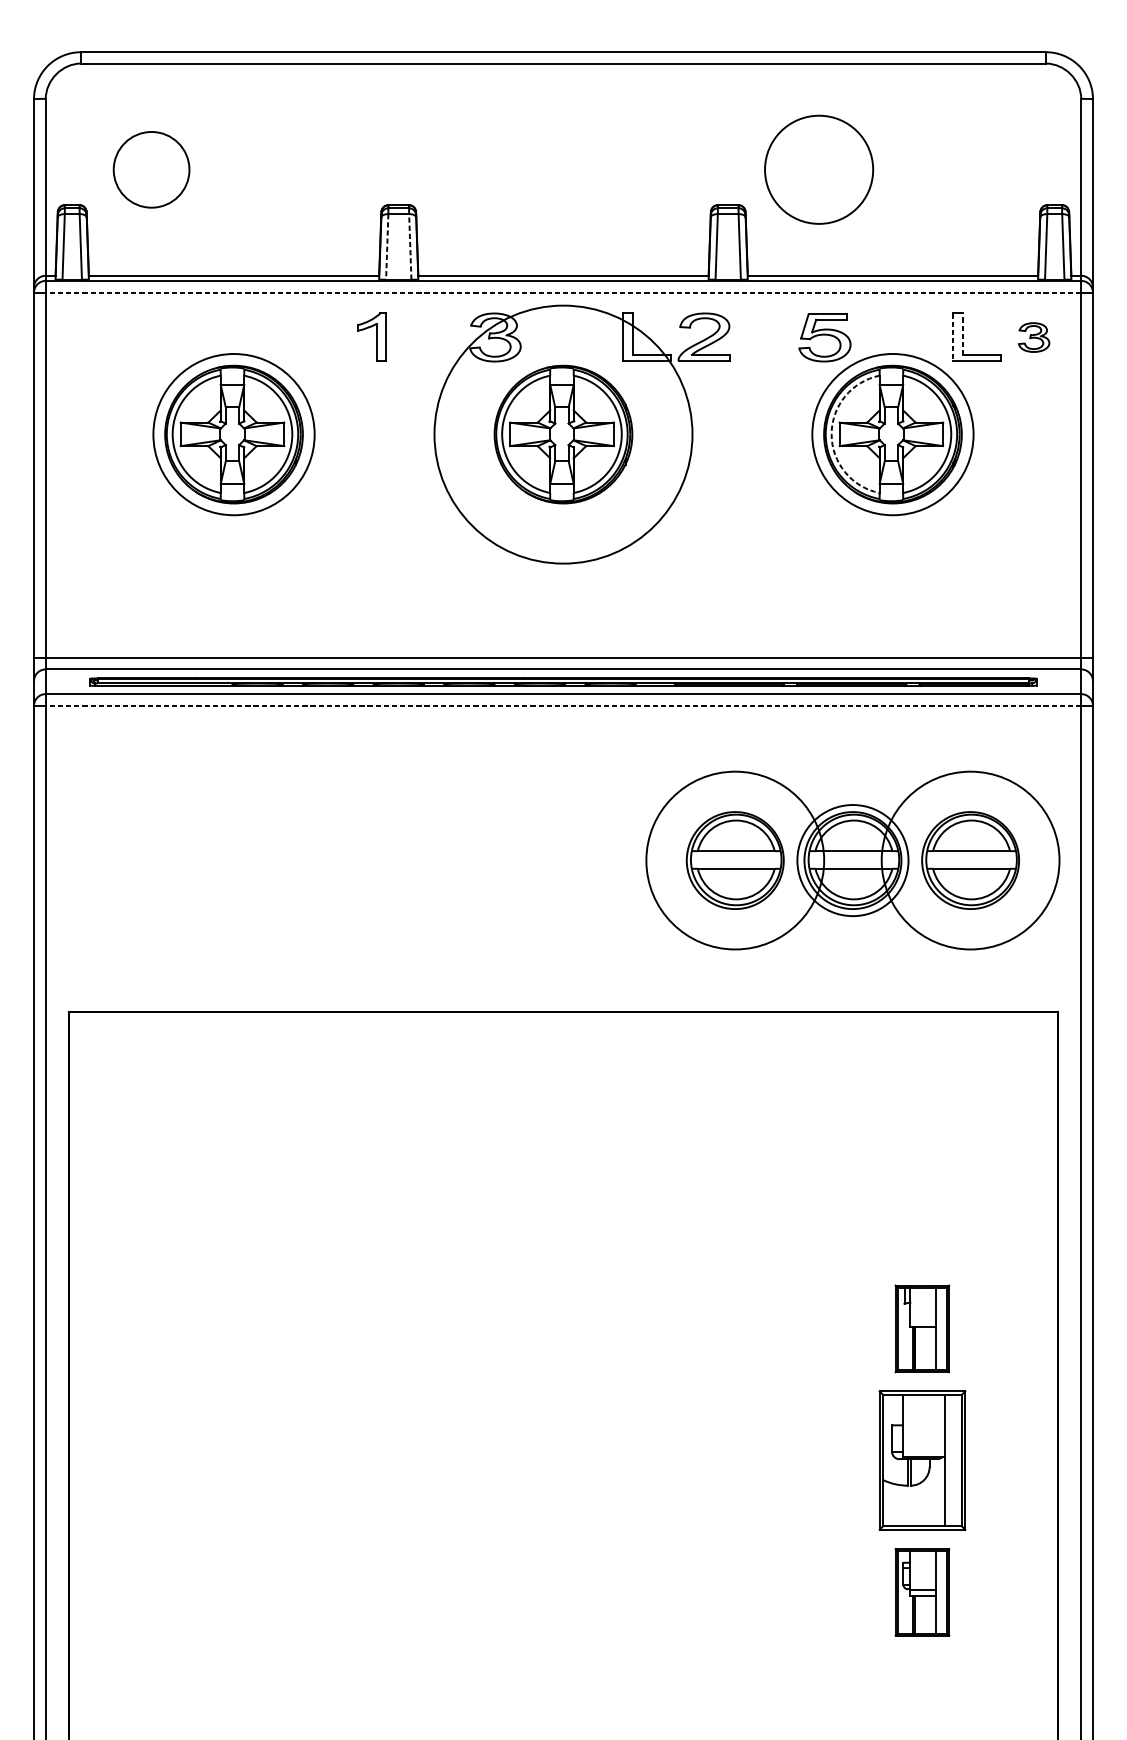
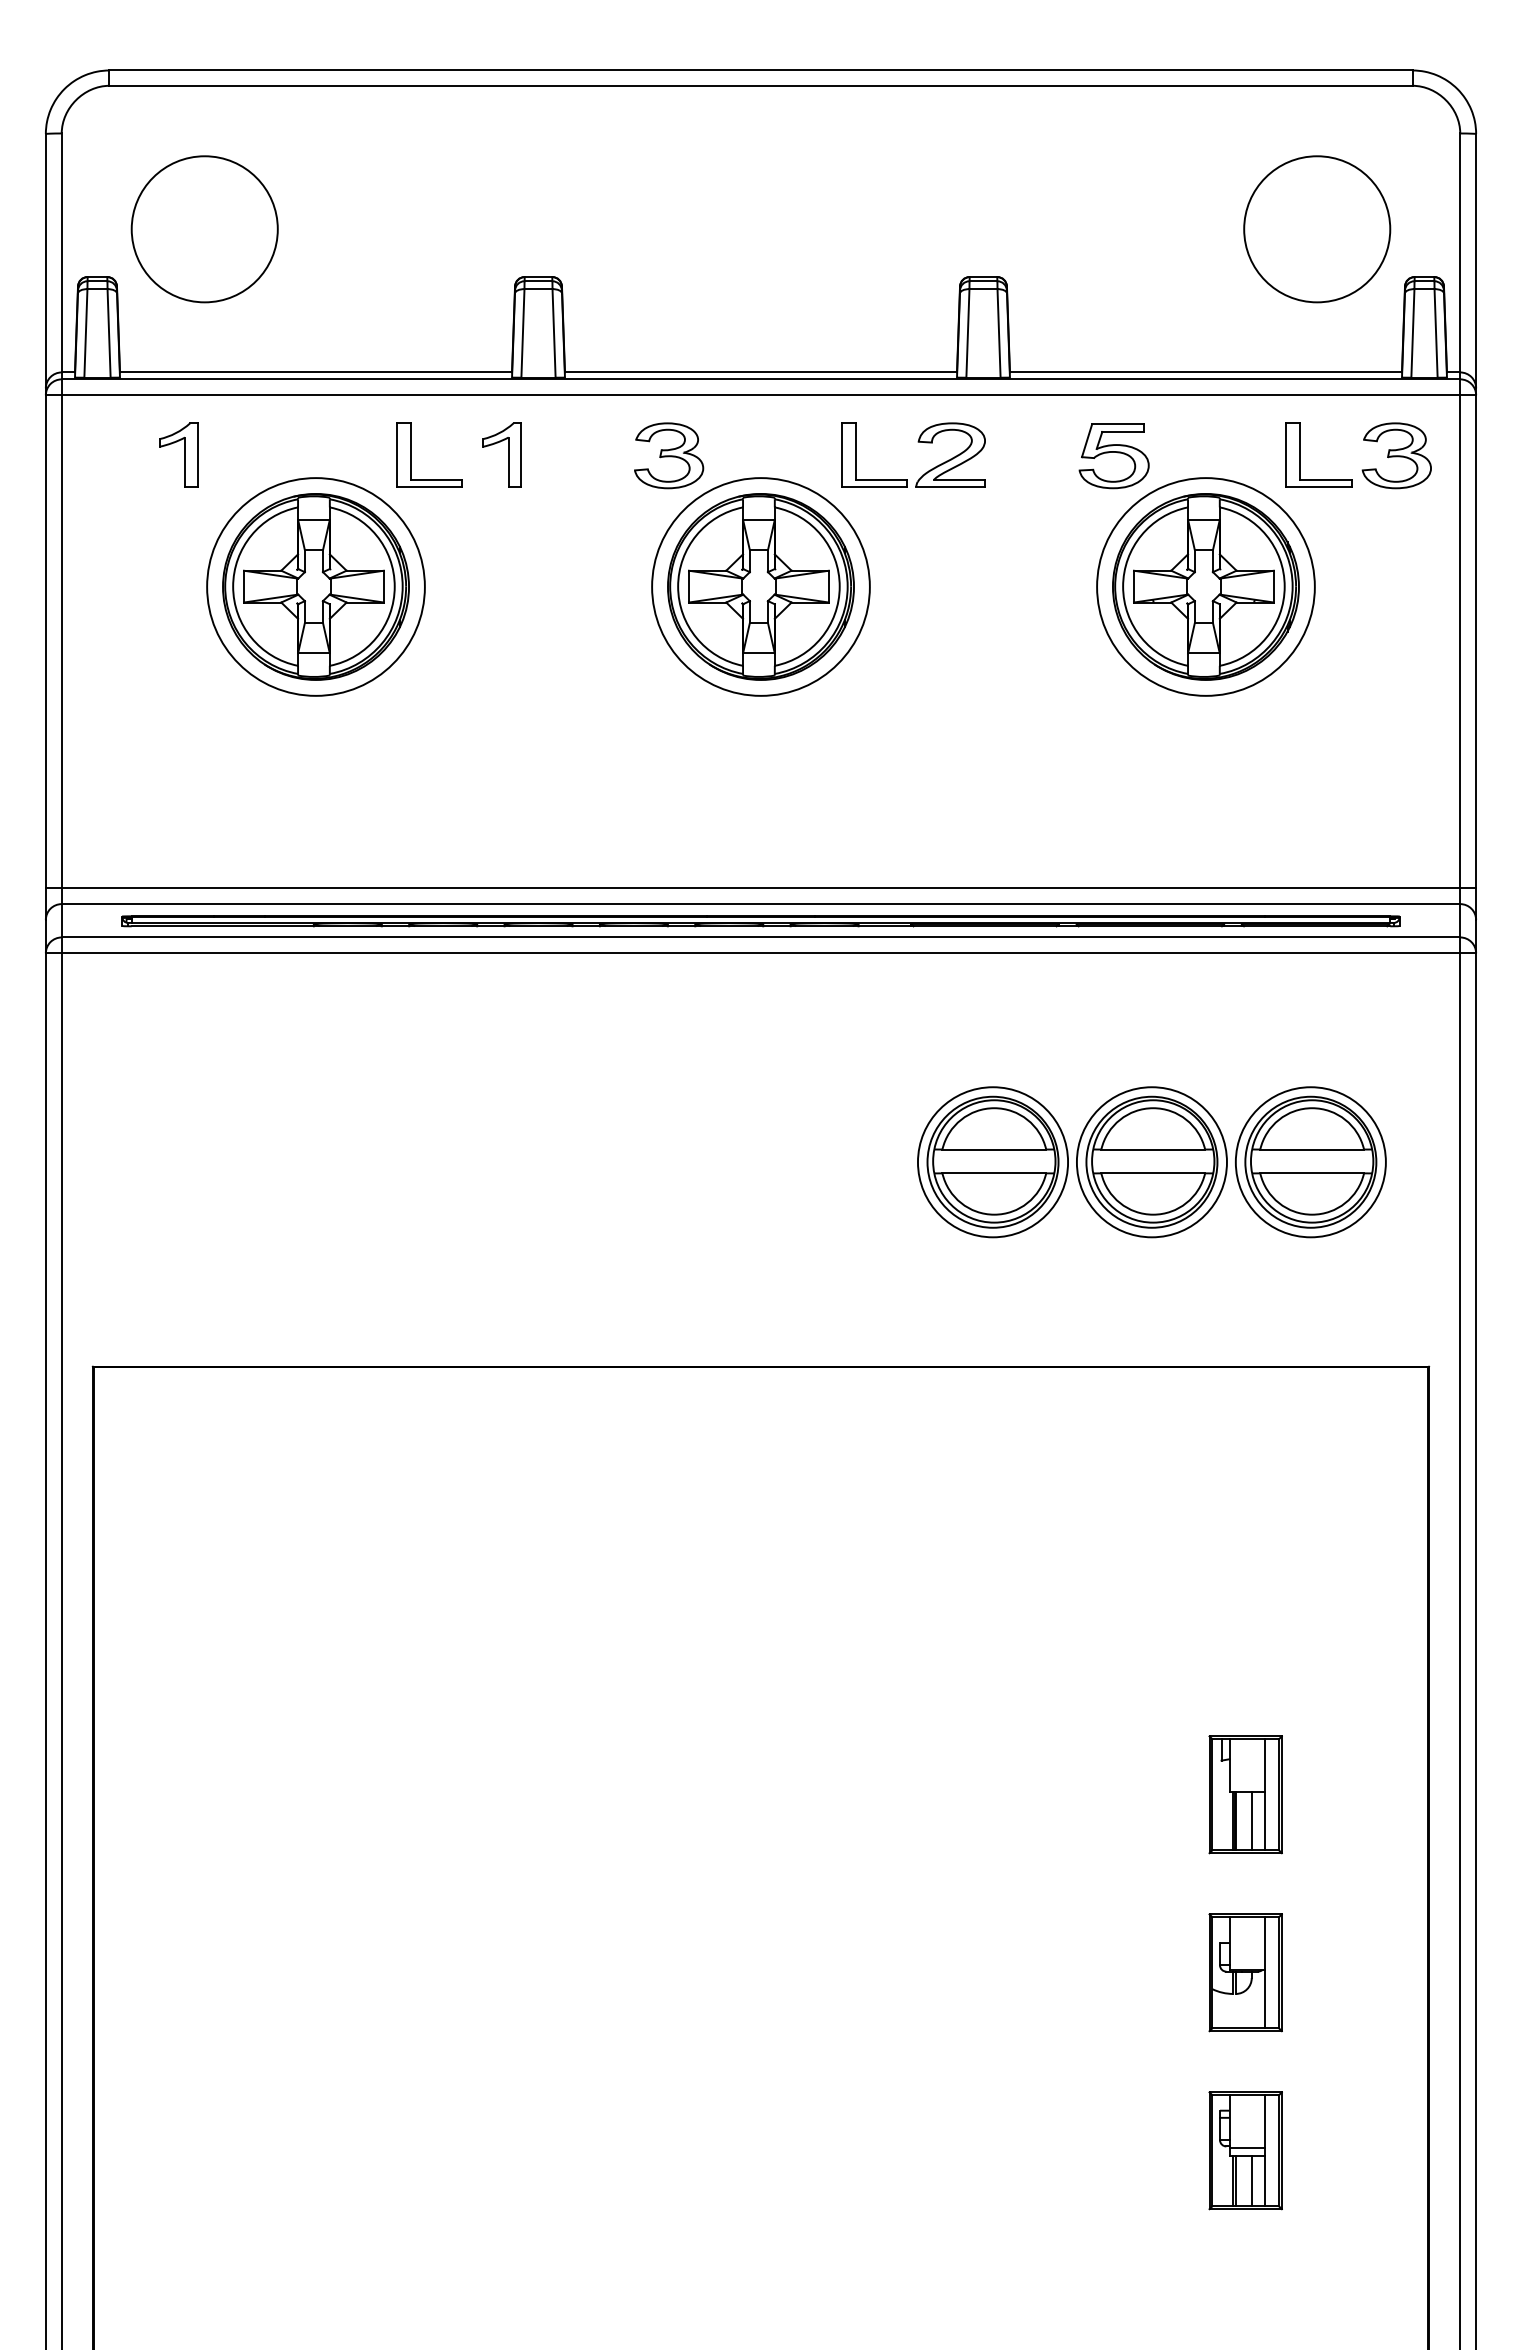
part: (151, 169) -> (204, 229), size x1.43
part: (819, 169) -> (1317, 229), moved
line: (386, 246) -> (522, 333), dashed -> solid
line: (410, 246) -> (554, 332), dashed -> solid
line: (563, 292) -> (760, 395), dashed -> solid
line: (962, 334) -> (1300, 451), dashed -> solid
part: (132, 336) -> (178, 454), added
part: (304, 336) -> (411, 454), added
line: (952, 337) -> (1286, 455), dashed -> solid
part: (1034, 337) -> (1396, 455), size x1.67
circle: (563, 434) -> (760, 586), size x0.62
arc: (831, 434) -> (1123, 586), dashed -> solid
line: (563, 706) -> (760, 953), dashed -> solid
circle: (734, 860) -> (992, 1162), size x0.62
circle: (970, 860) -> (1310, 1162), size x0.62
line: (926, 1348) -> (1251, 1821), added
part: (922, 1460) -> (1245, 1972), size x0.62
line: (926, 1614) -> (1251, 2180), added

